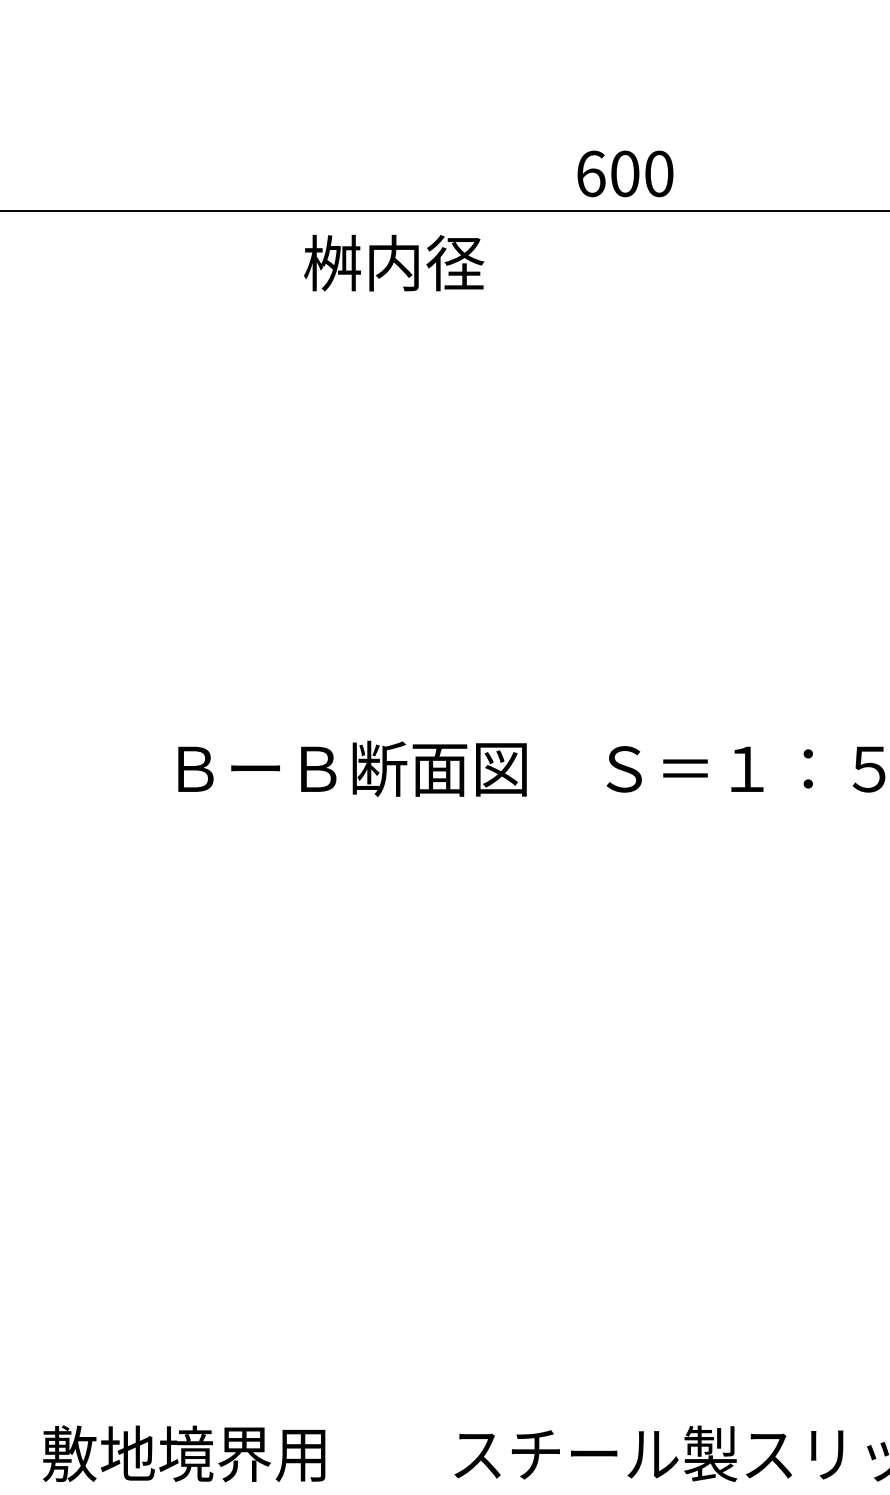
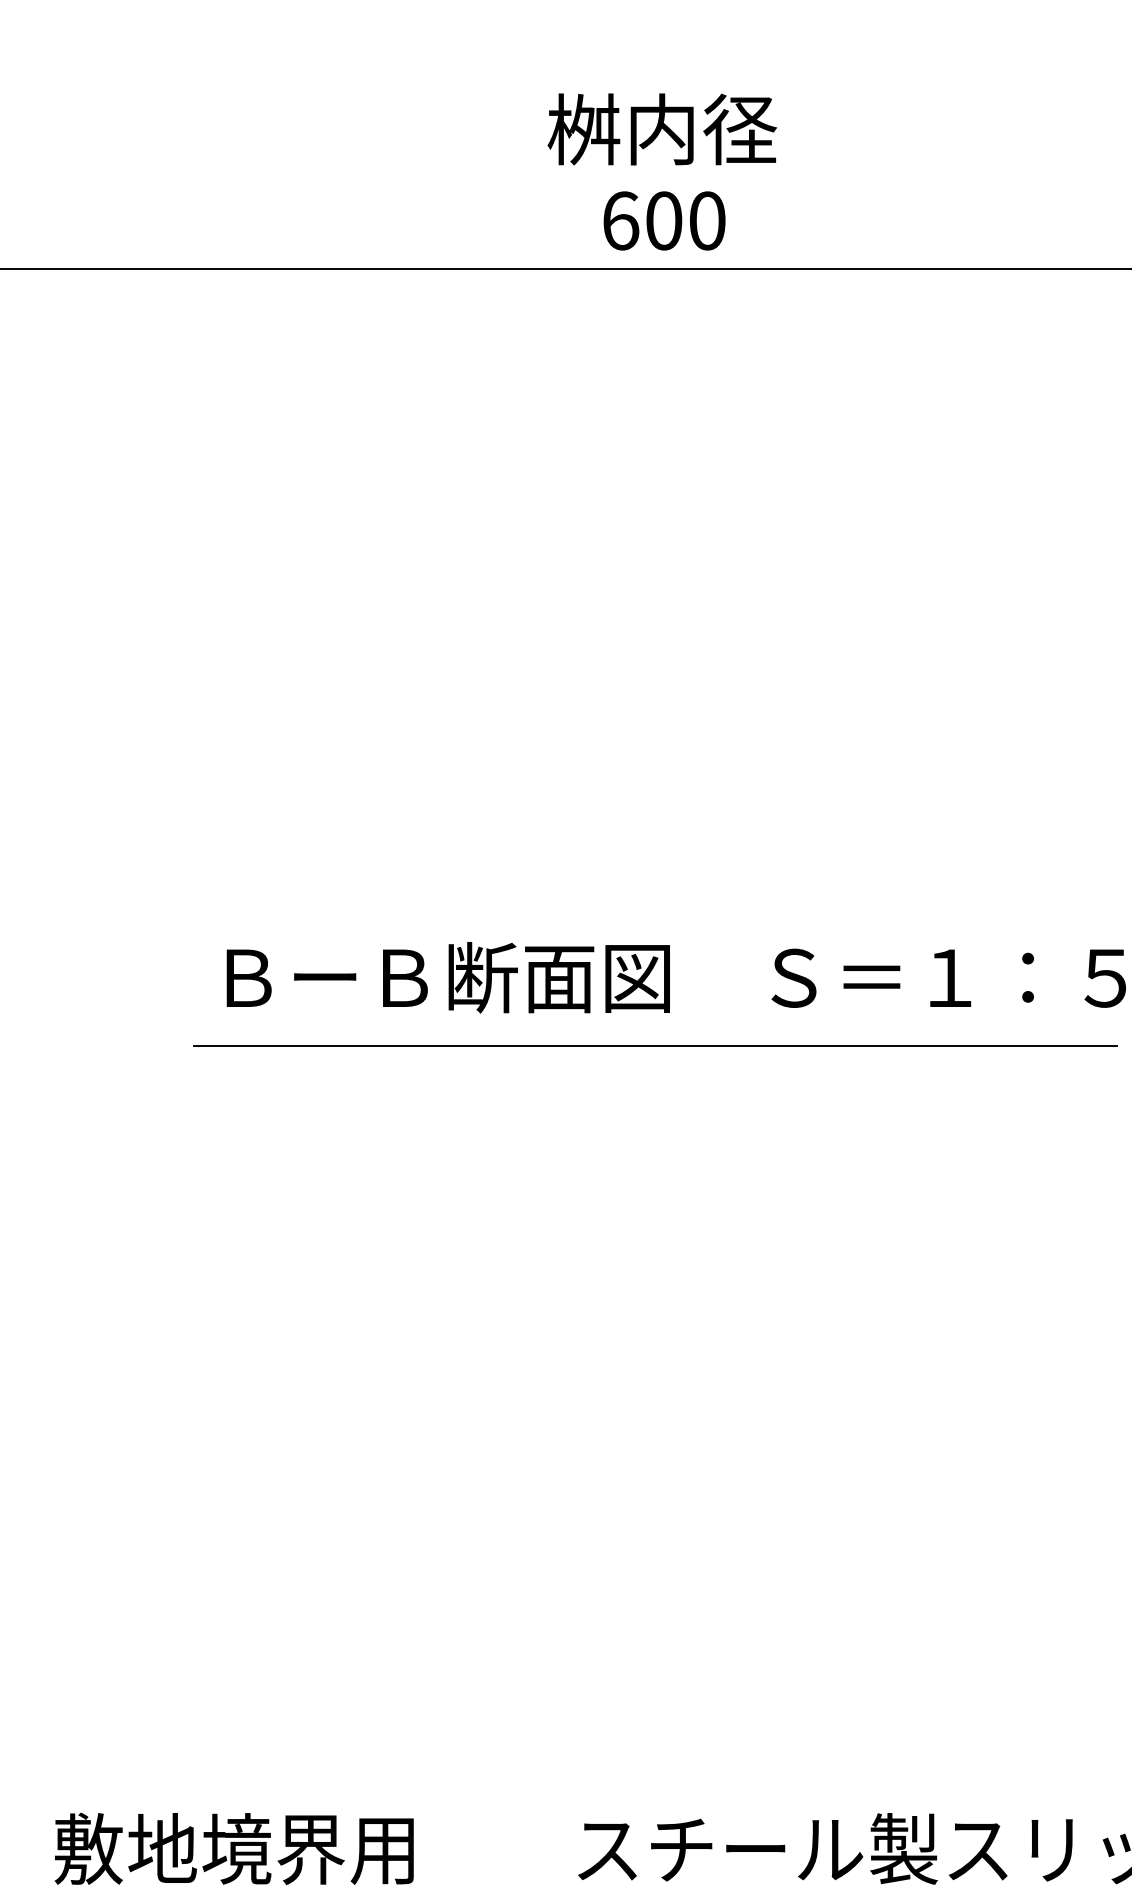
text: (625, 173) -> (664, 220), moved
text: (394, 263) -> (662, 129), moved
line: (515, 822) -> (655, 1046), added

